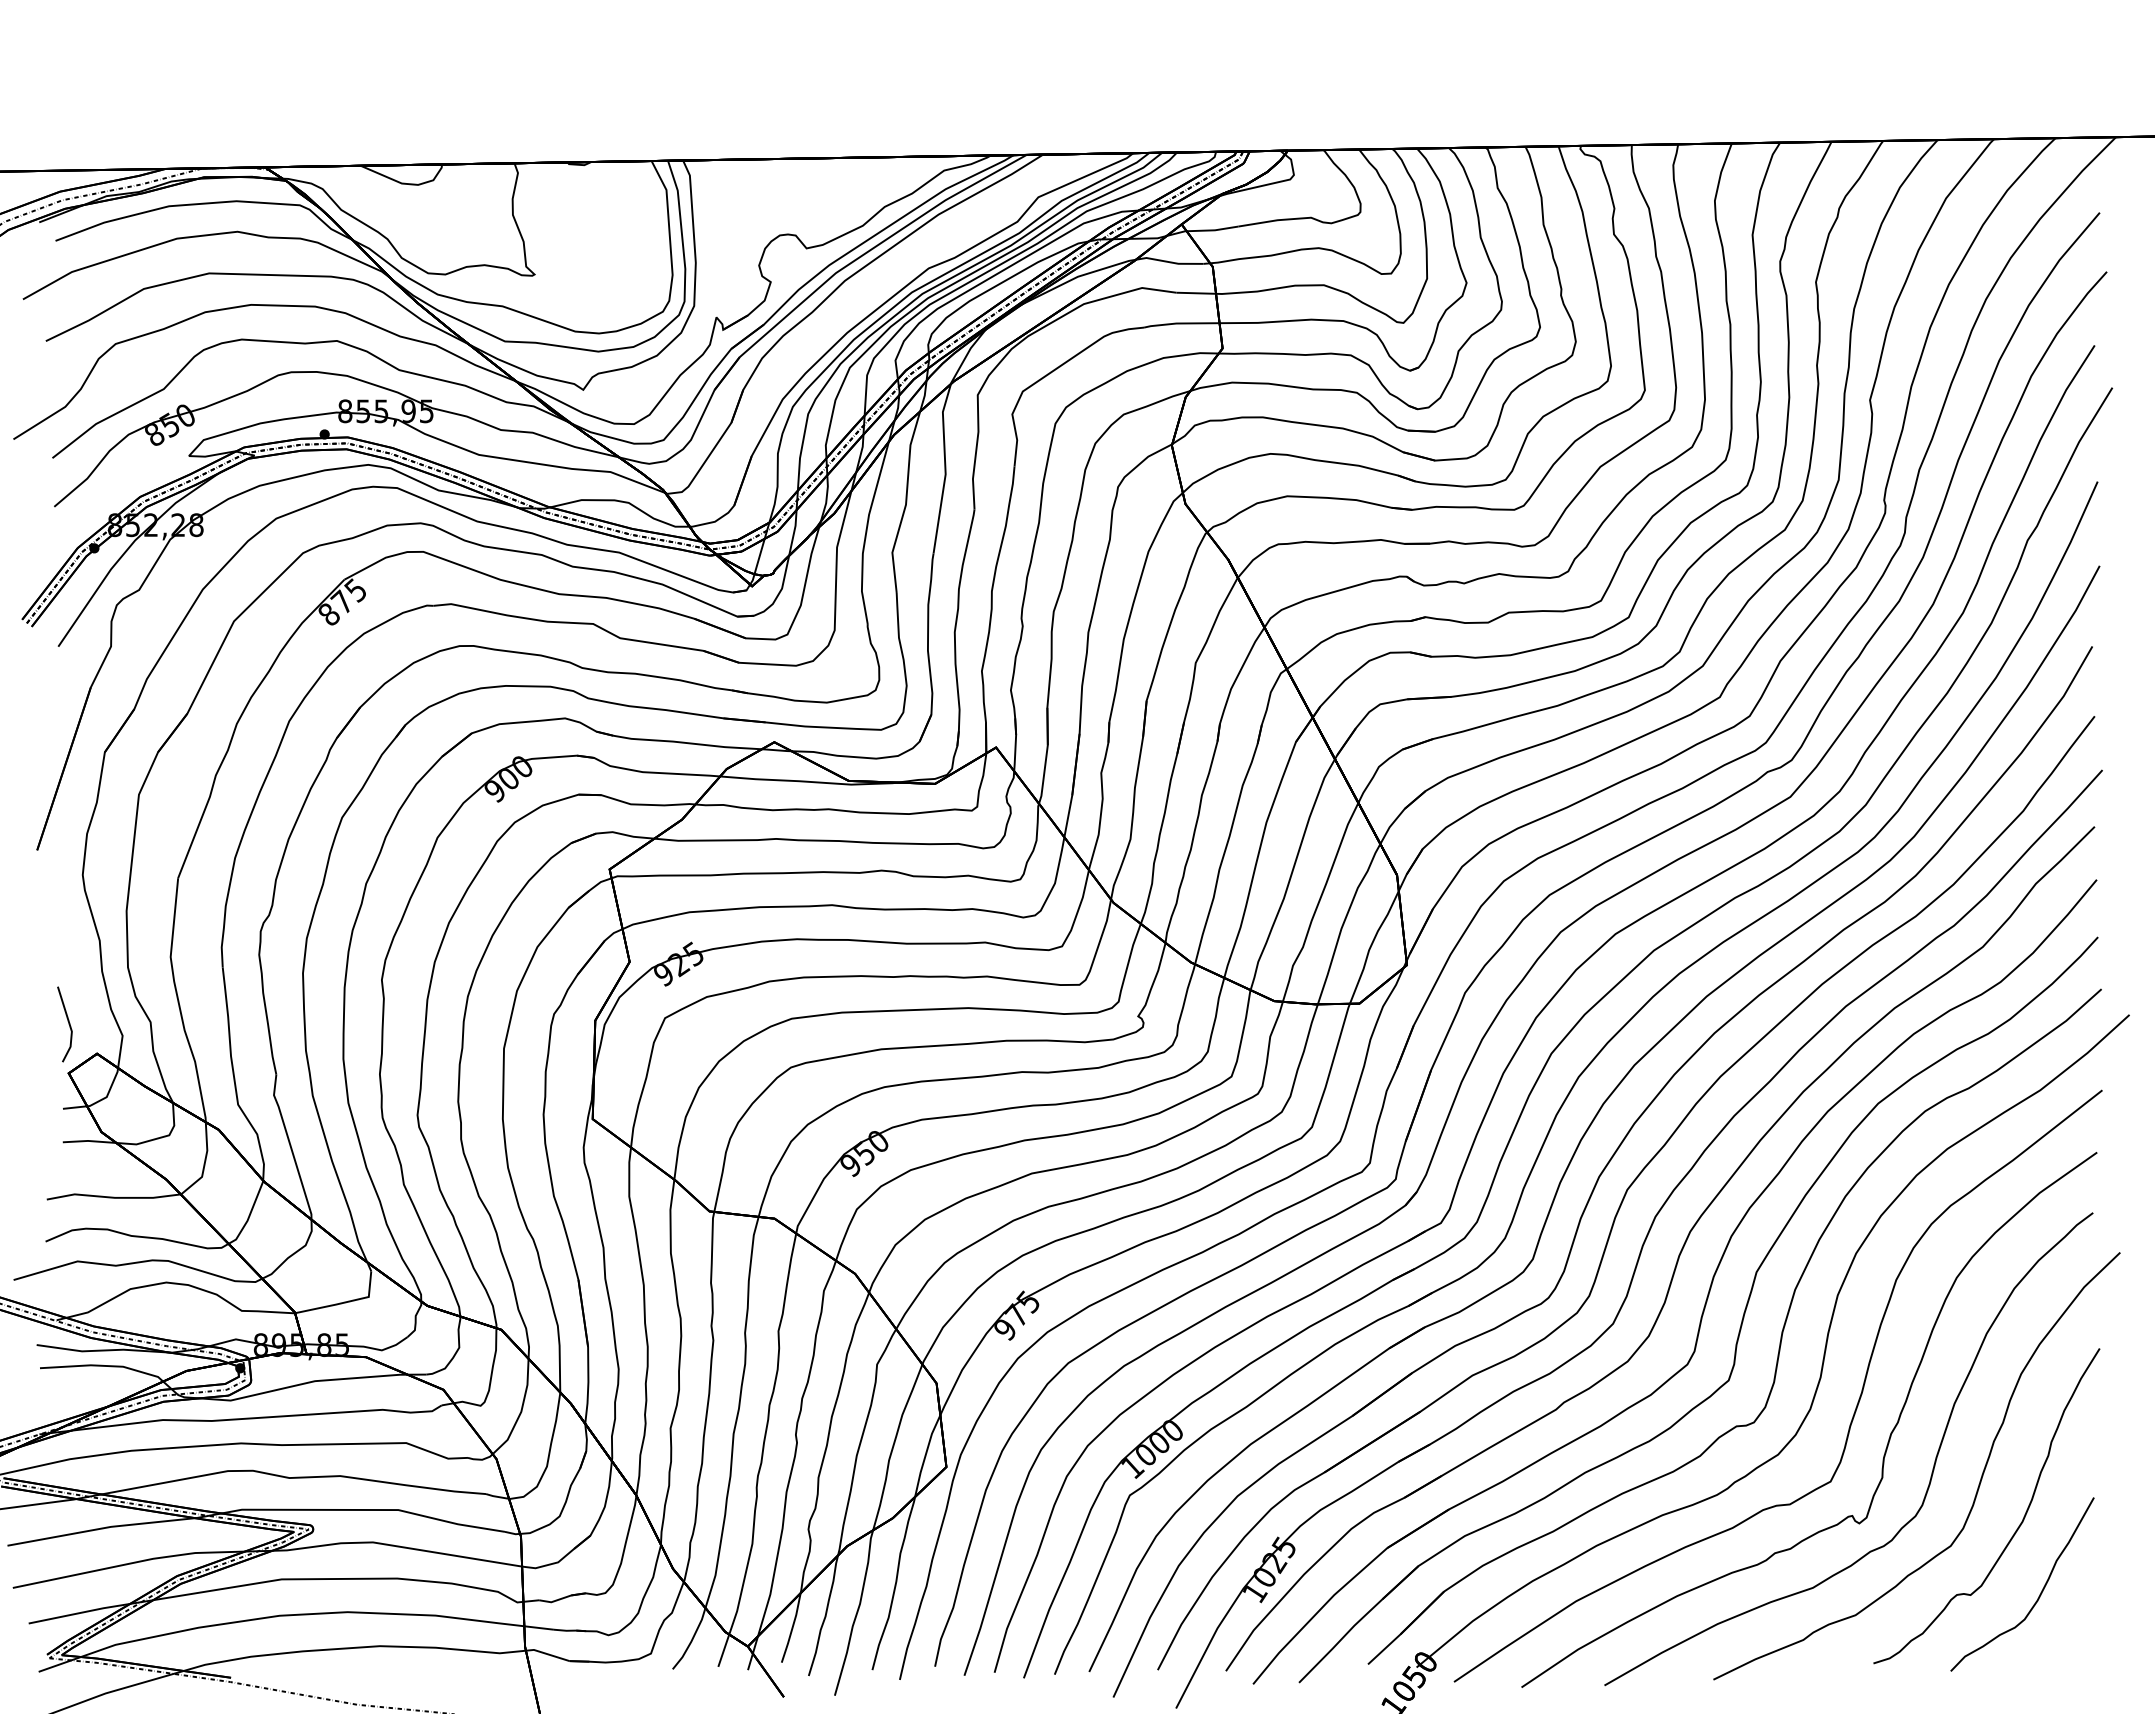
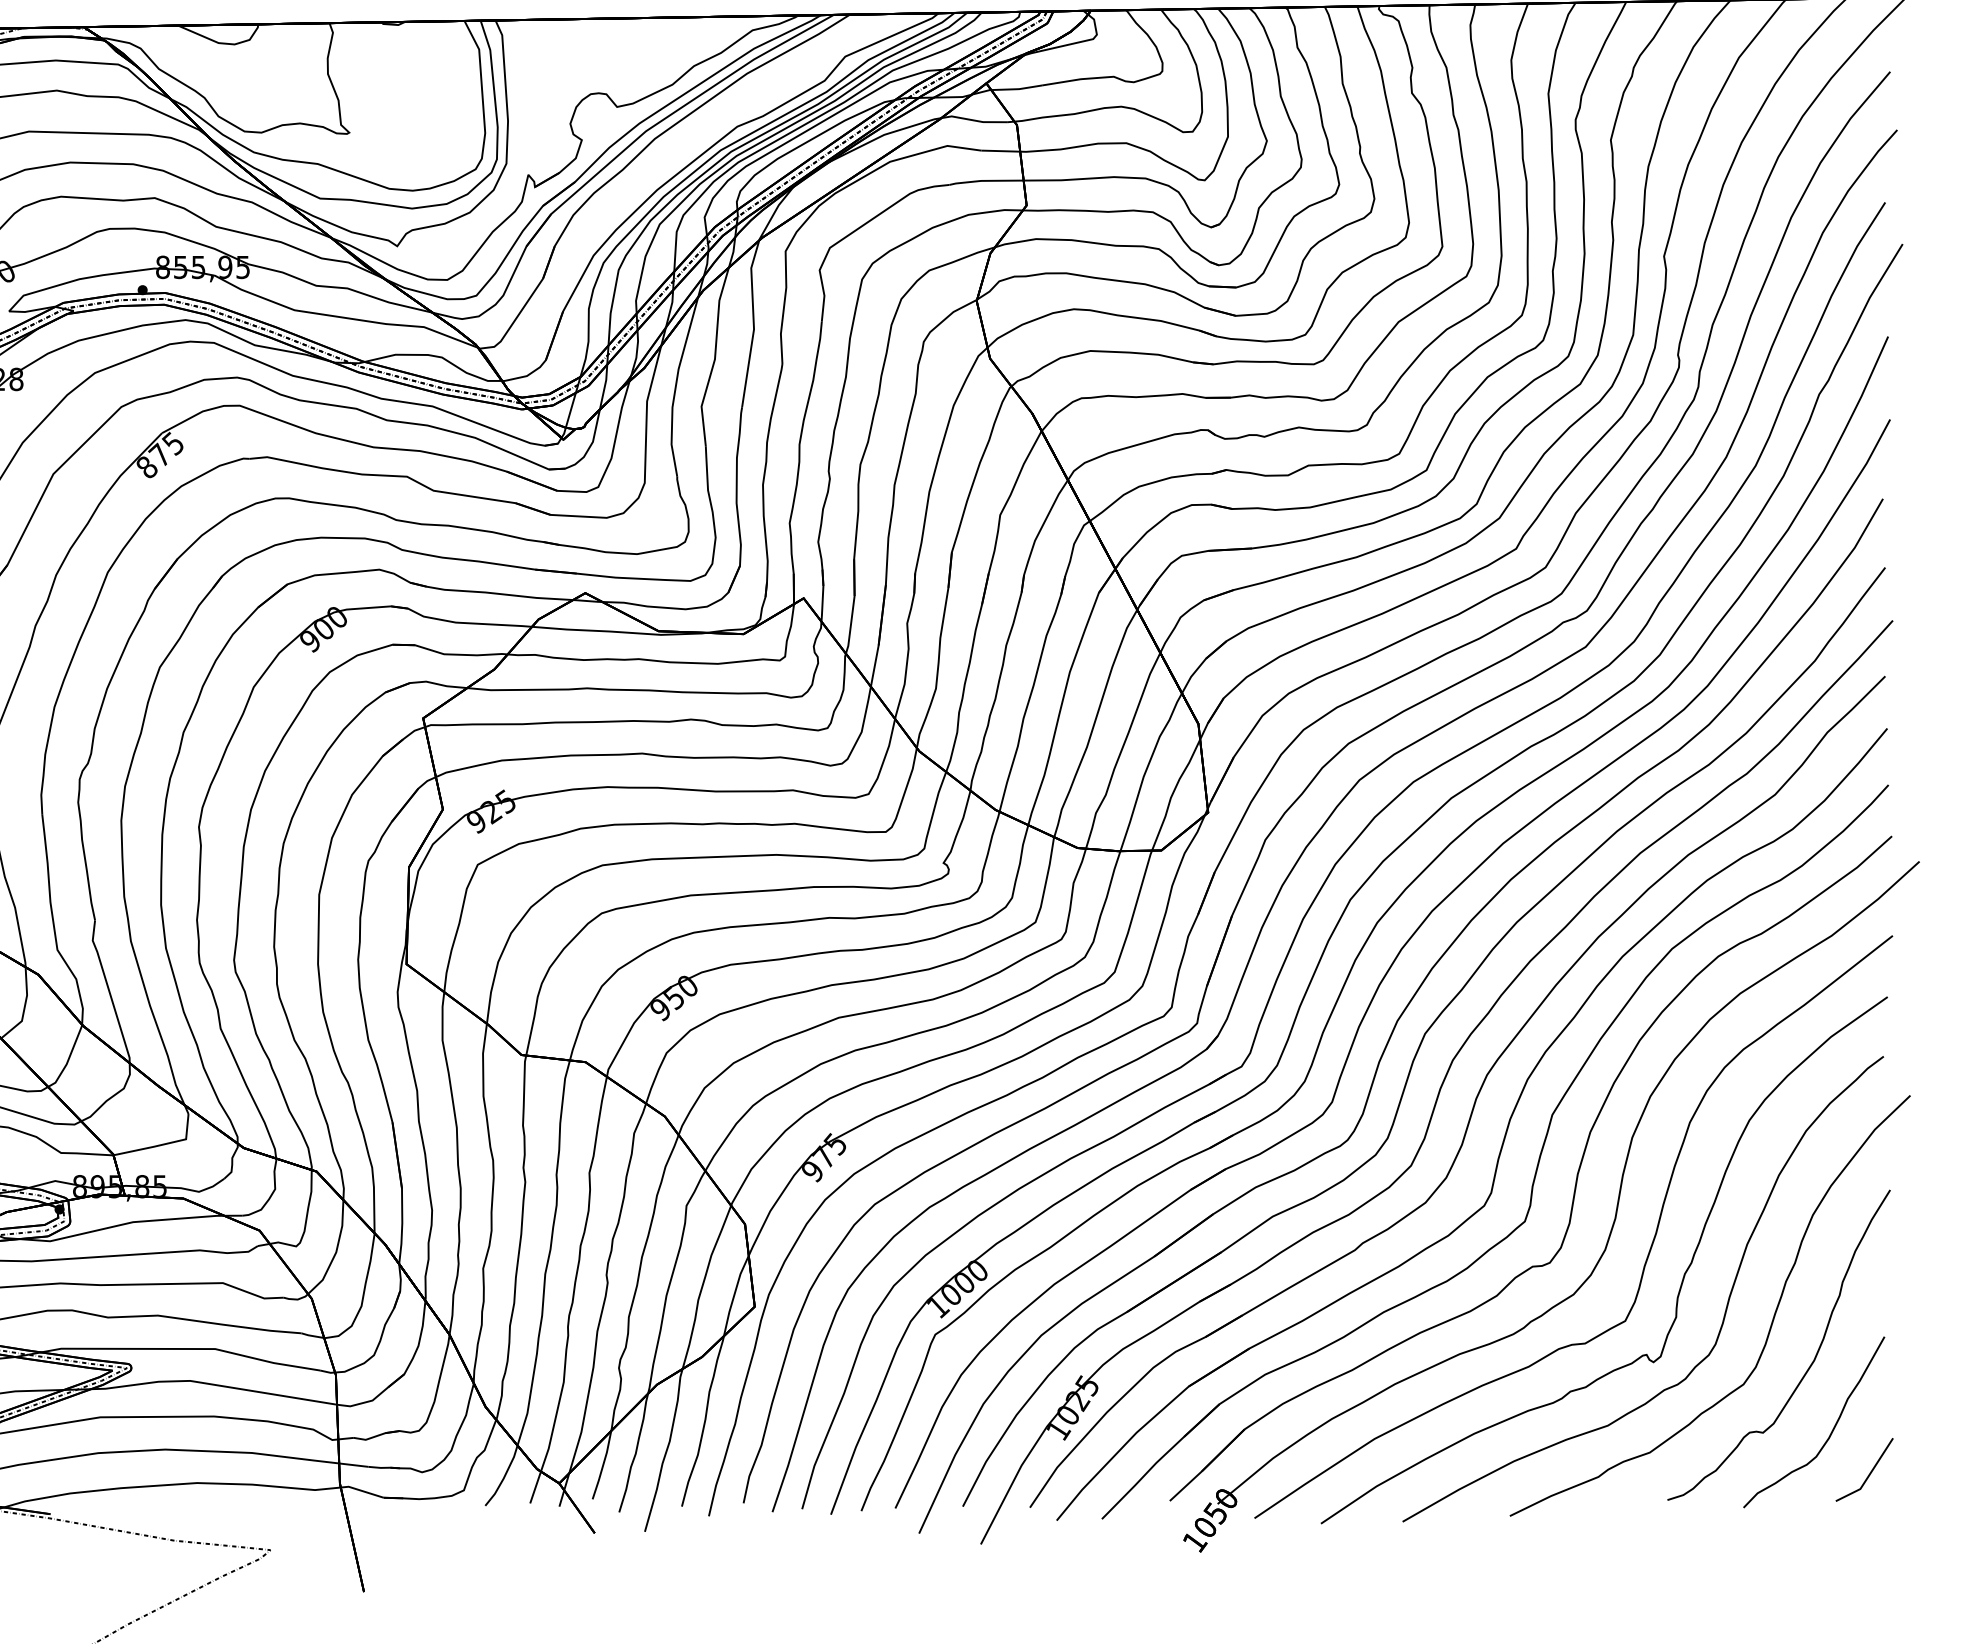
line: (2079, 1634) -> (1870, 1471), added

